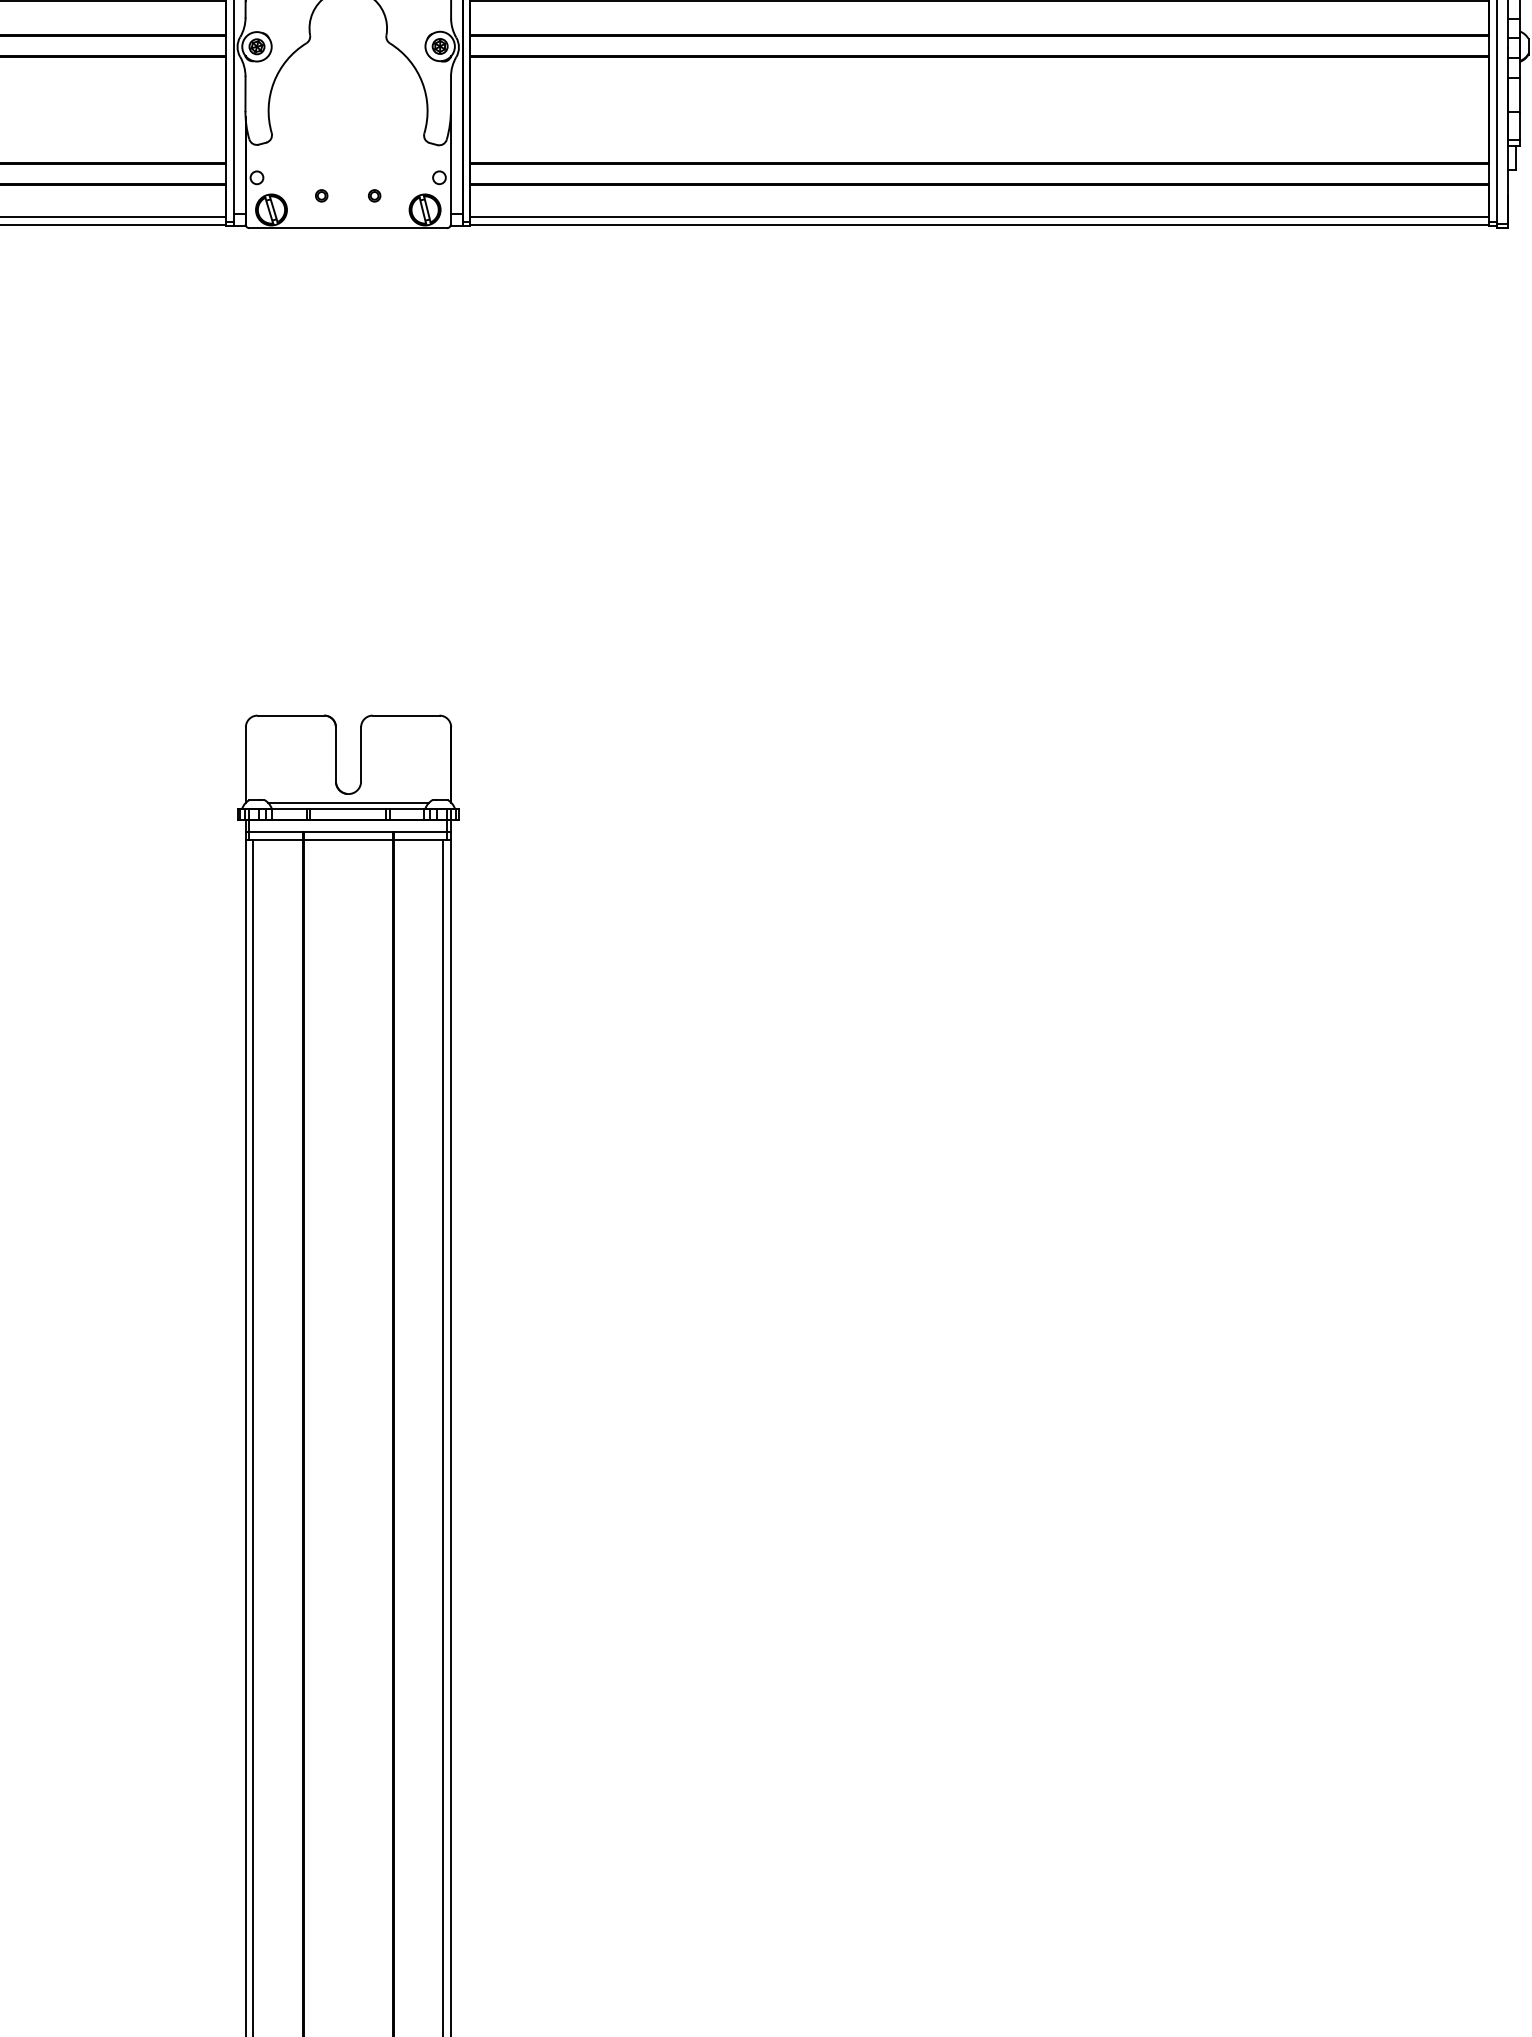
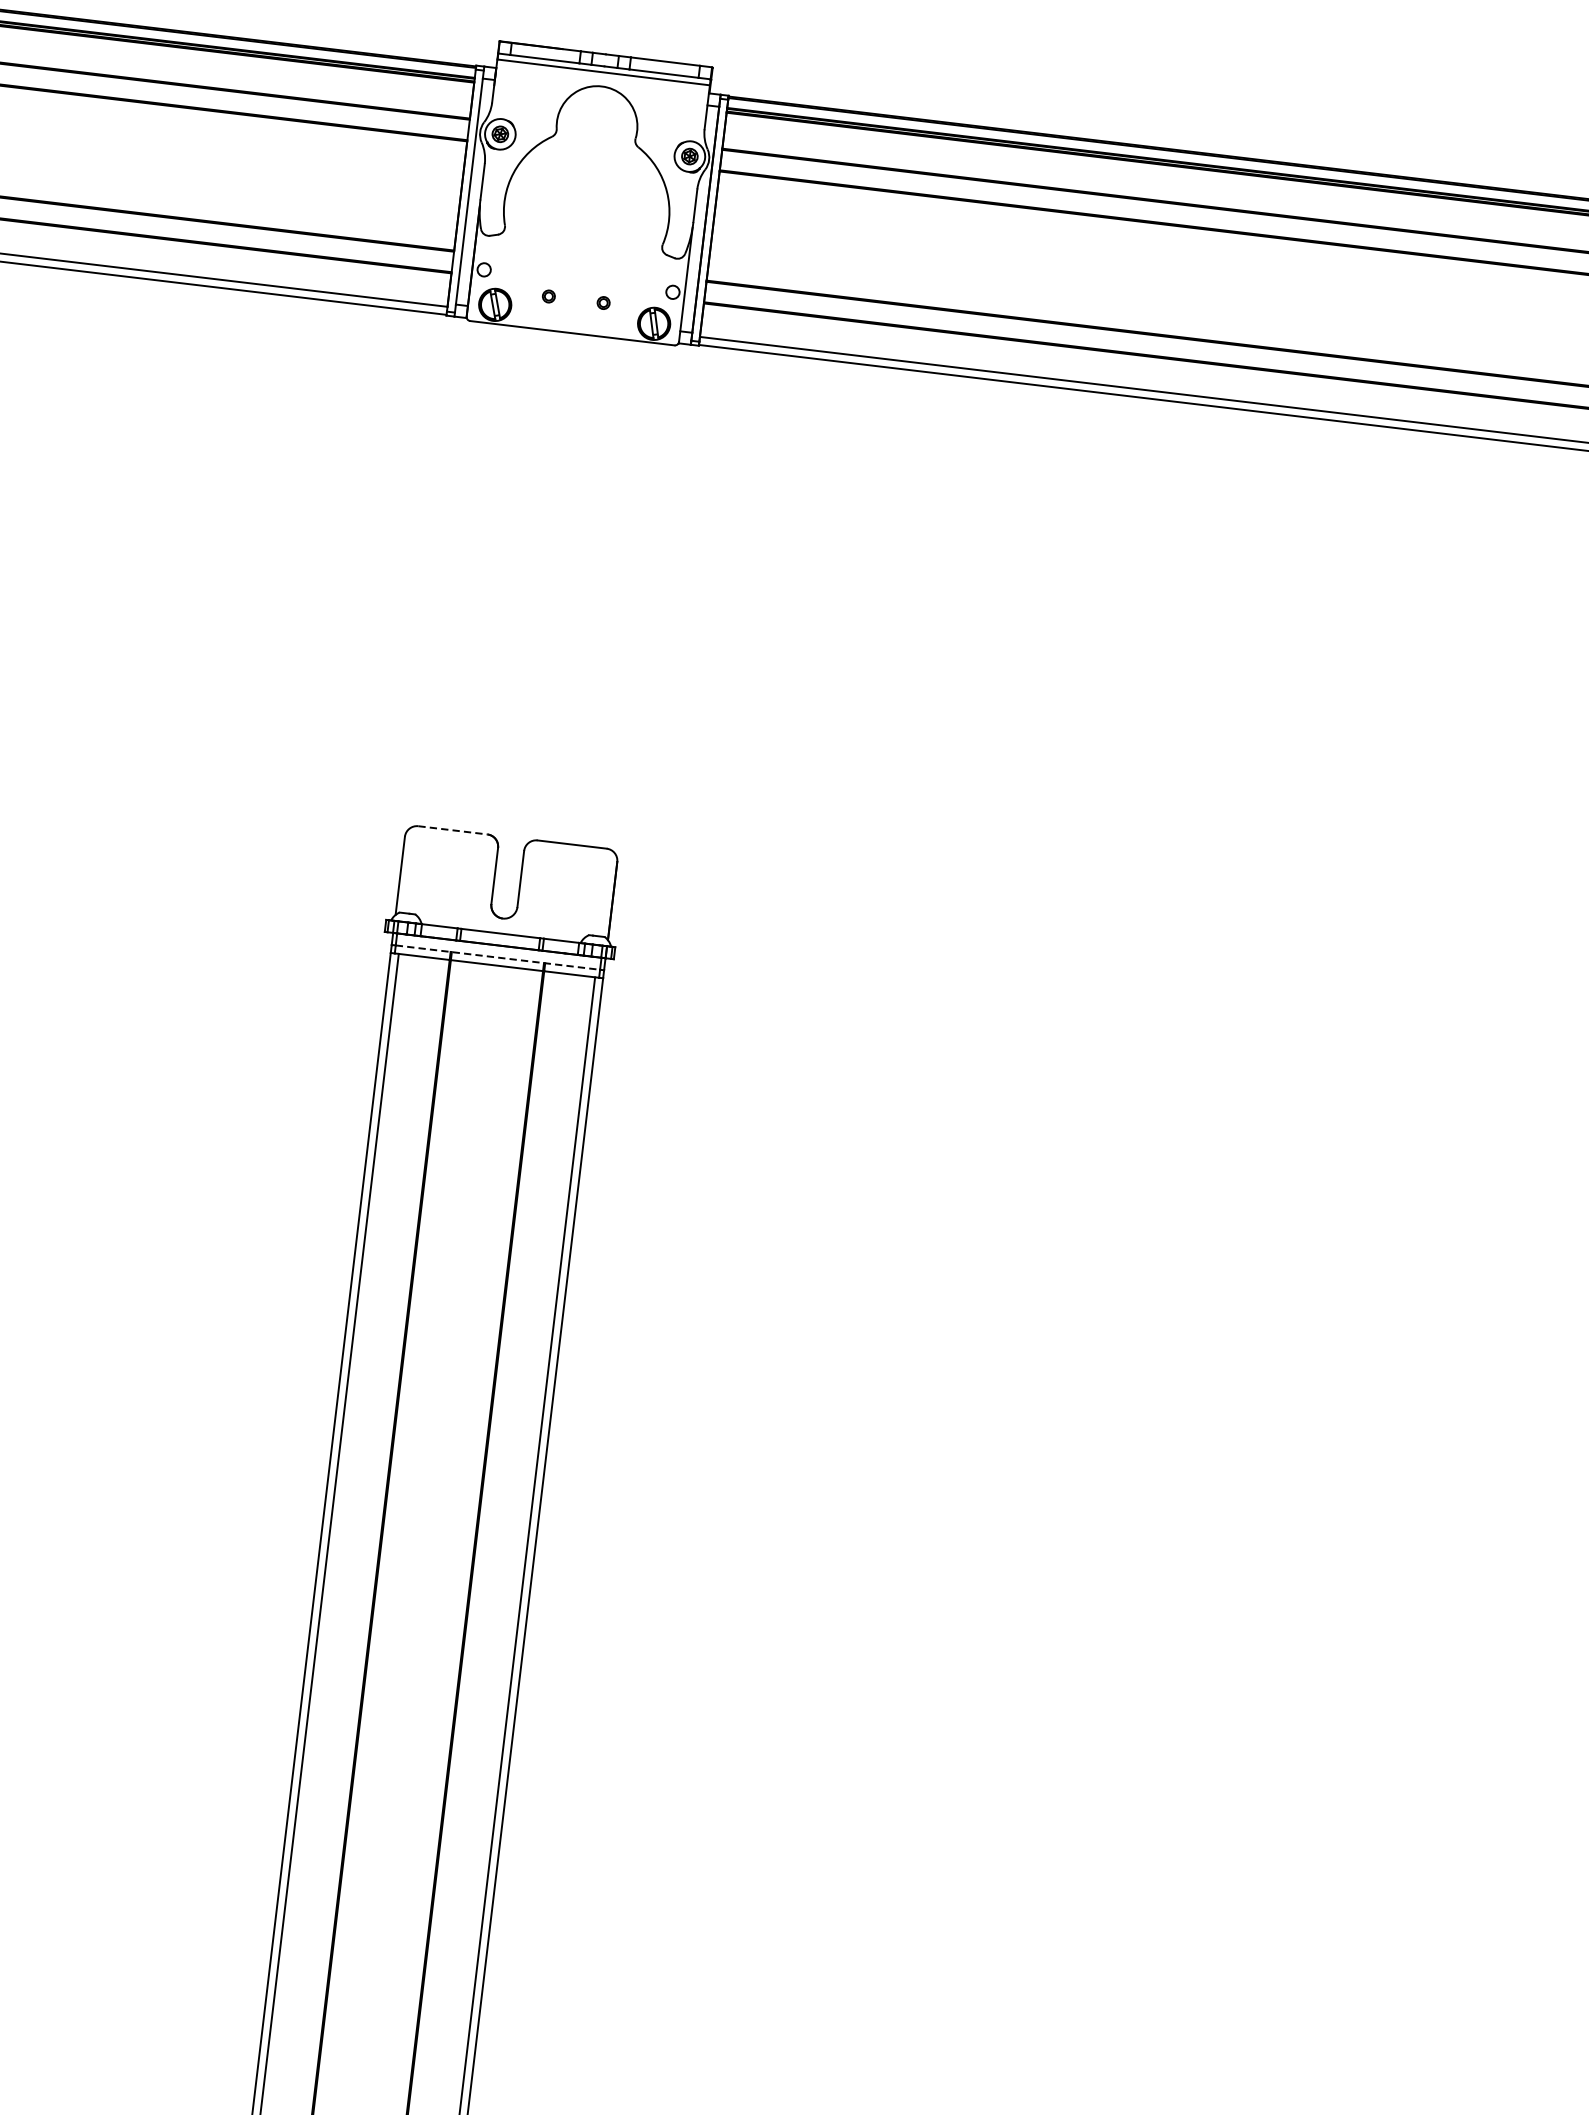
line: (291, 715) -> (453, 830), solid -> dashed
line: (348, 802) -> (501, 927), removed
line: (348, 831) -> (498, 957), solid -> dashed

